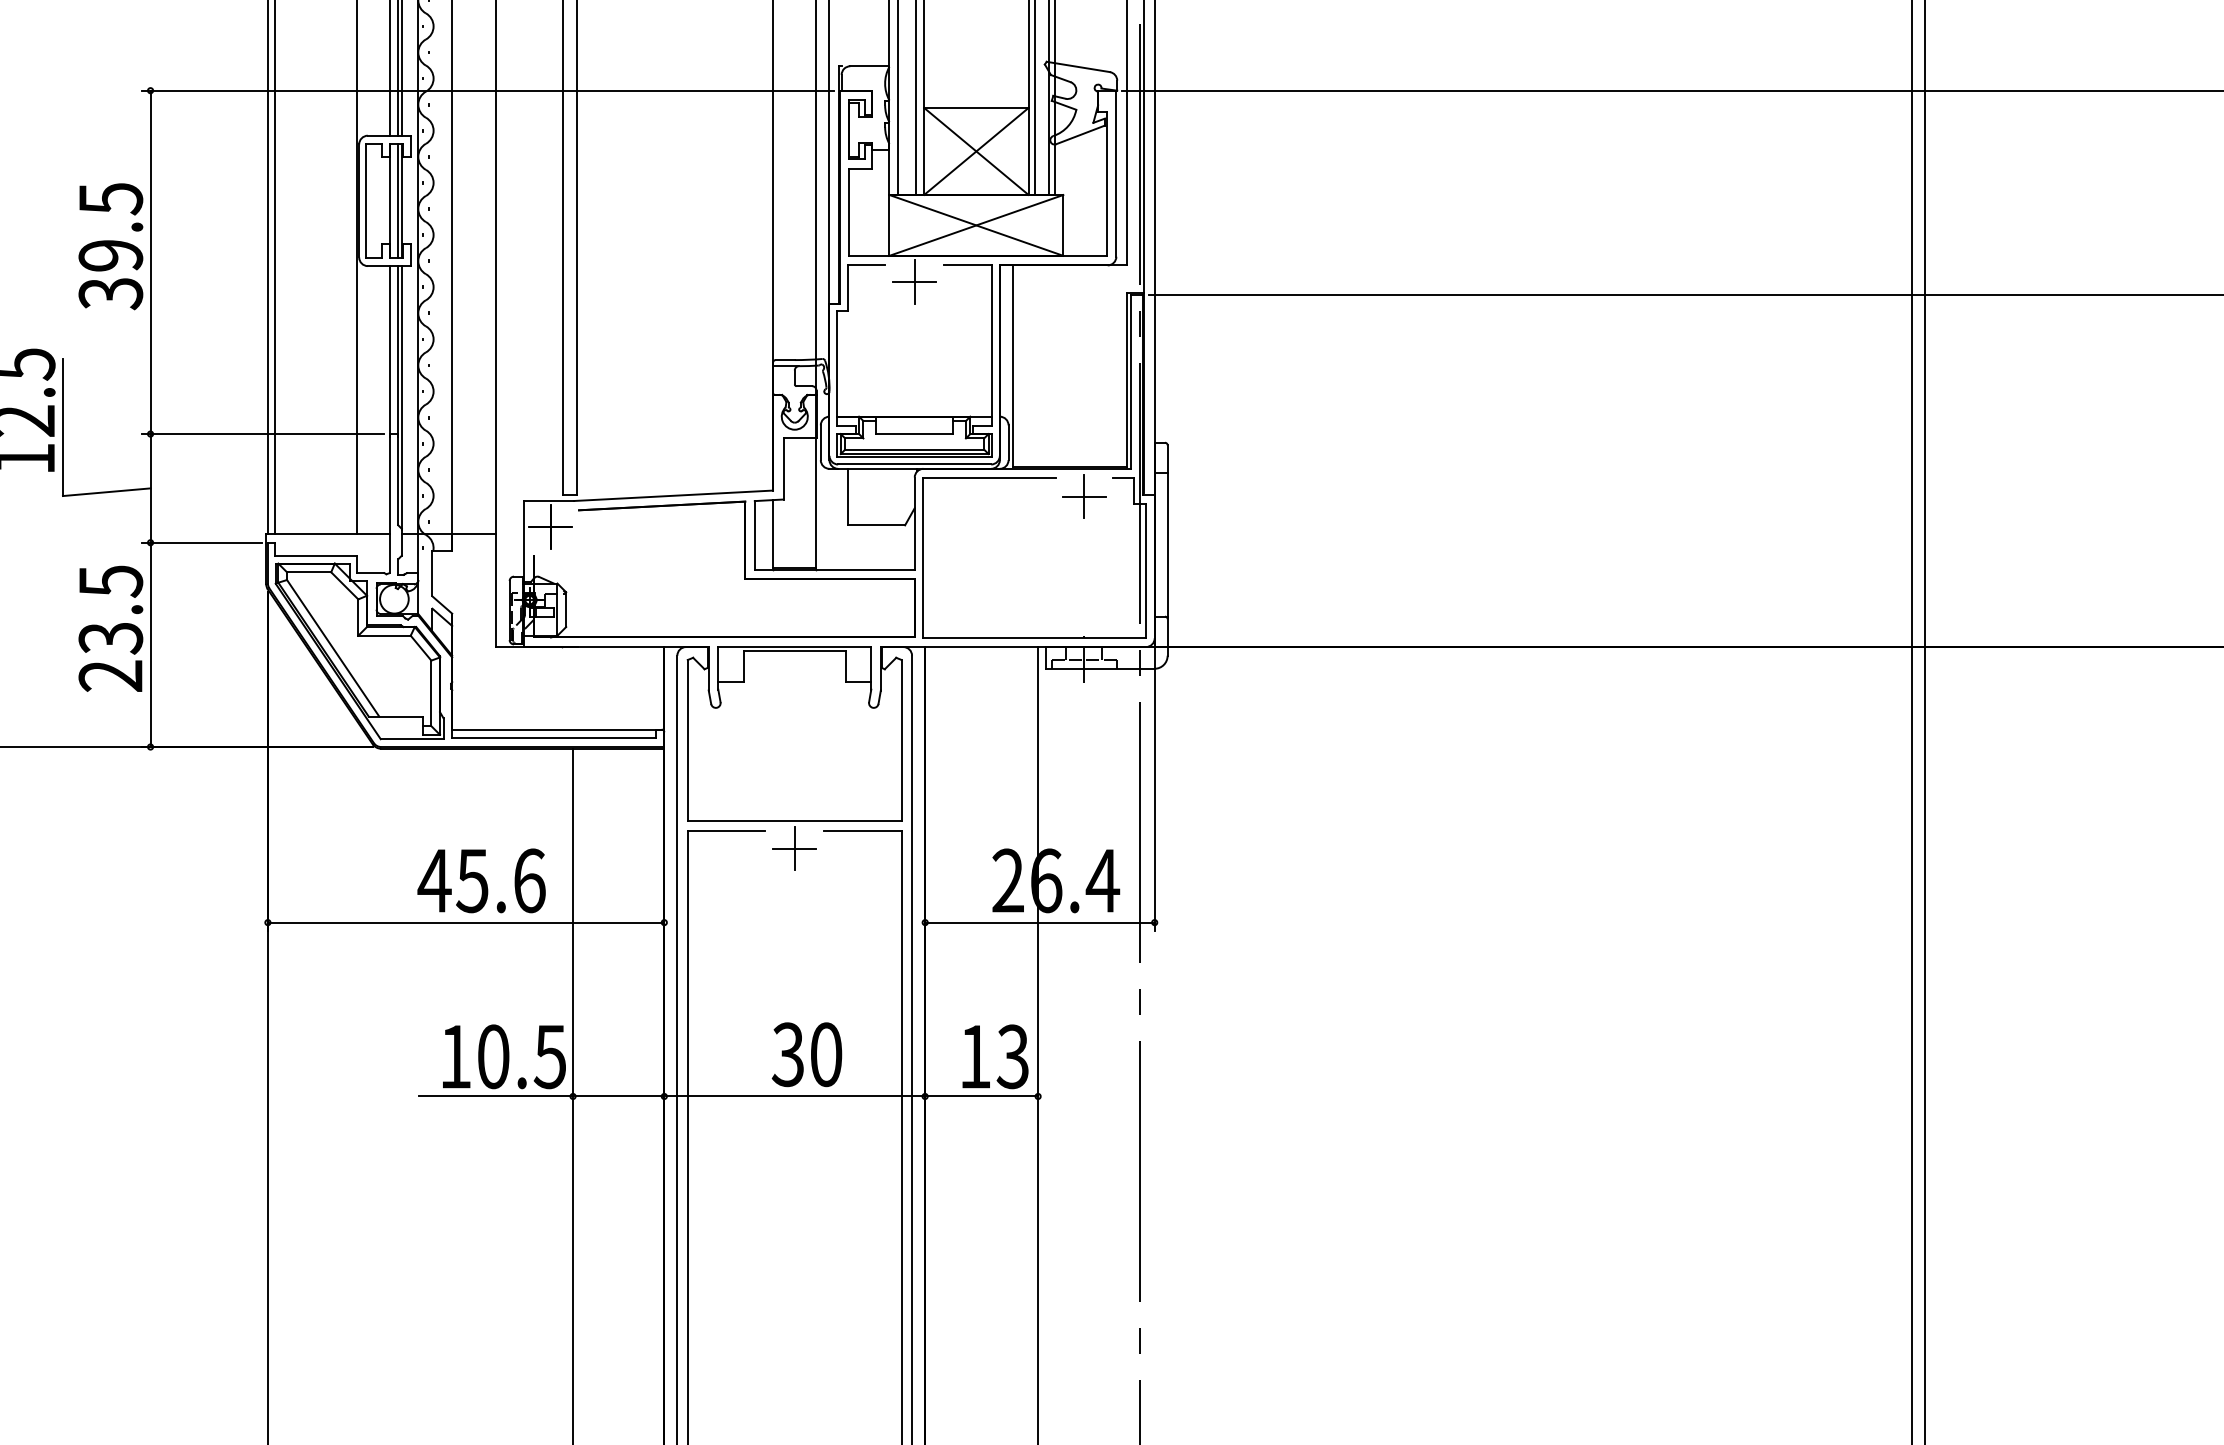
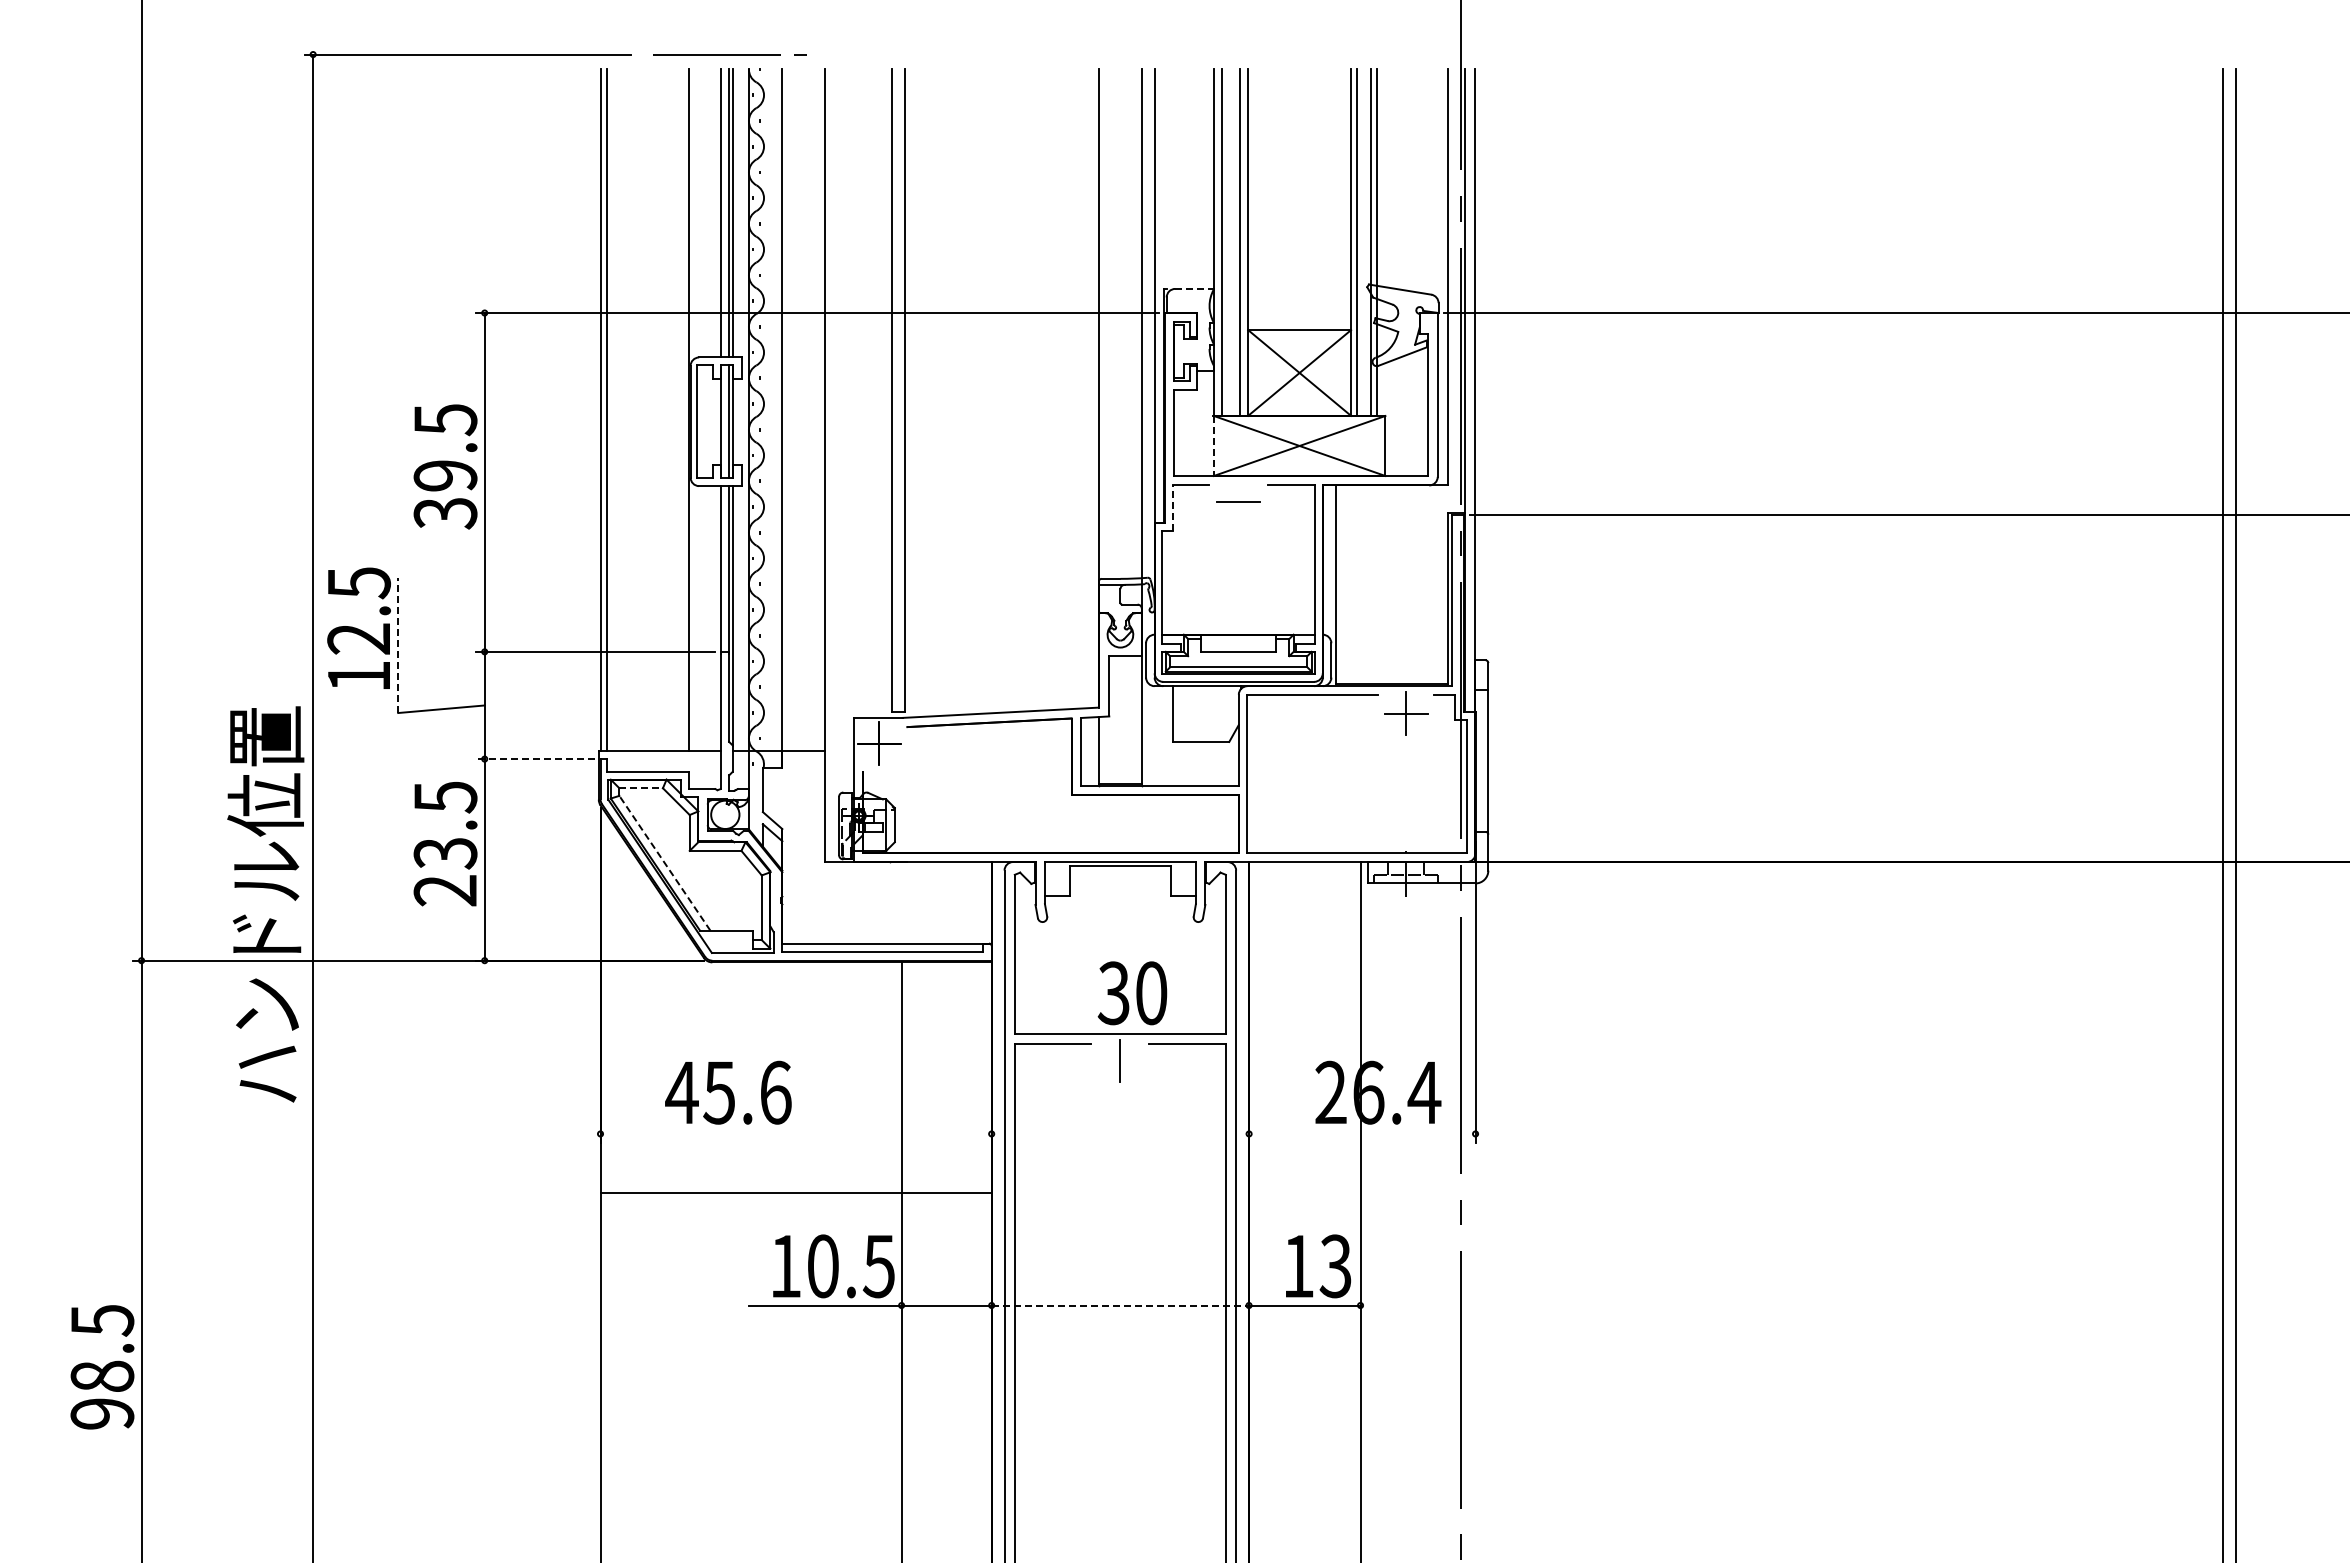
line: (870, 65) -> (1195, 288), solid -> dashed
line: (889, 225) -> (1213, 446), solid -> dashed
line: (914, 281) -> (1238, 501), removed
line: (847, 288) -> (1172, 508), solid -> dashed
line: (63, 427) -> (398, 645), solid -> dashed
line: (201, 543) -> (534, 759), solid -> dashed
line: (309, 572) -> (641, 788), solid -> dashed
line: (332, 647) -> (664, 862), solid -> dashed
line: (793, 849) -> (1119, 1061), removed
text: (481, 880) -> (728, 1092), moved
line: (465, 922) -> (795, 1192), moved
line: (1040, 922) -> (1362, 1133), removed
text: (807, 1054) -> (1132, 993), moved
line: (794, 1096) -> (1120, 1305), solid -> dashed

